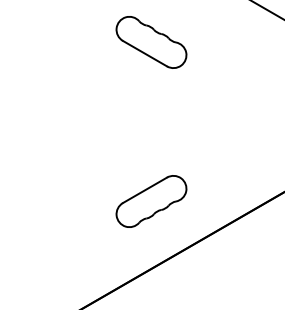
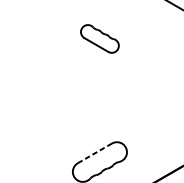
part: (151, 42) -> (99, 38), size x0.7
line: (144, 190) -> (94, 153), solid -> dashed

